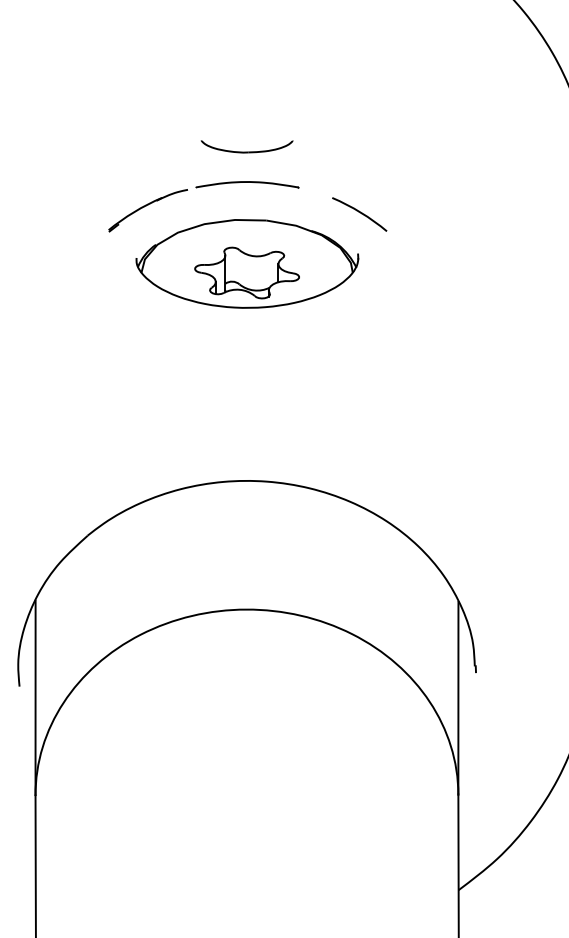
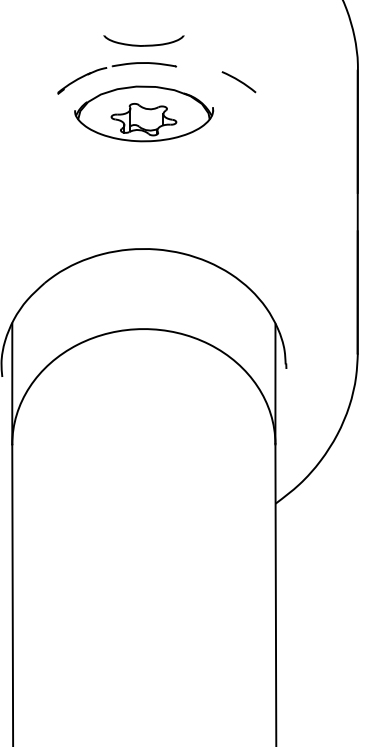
part: (246, 147) -> (143, 41), size x1.4
arc: (358, 213) -> (238, 81), moved

